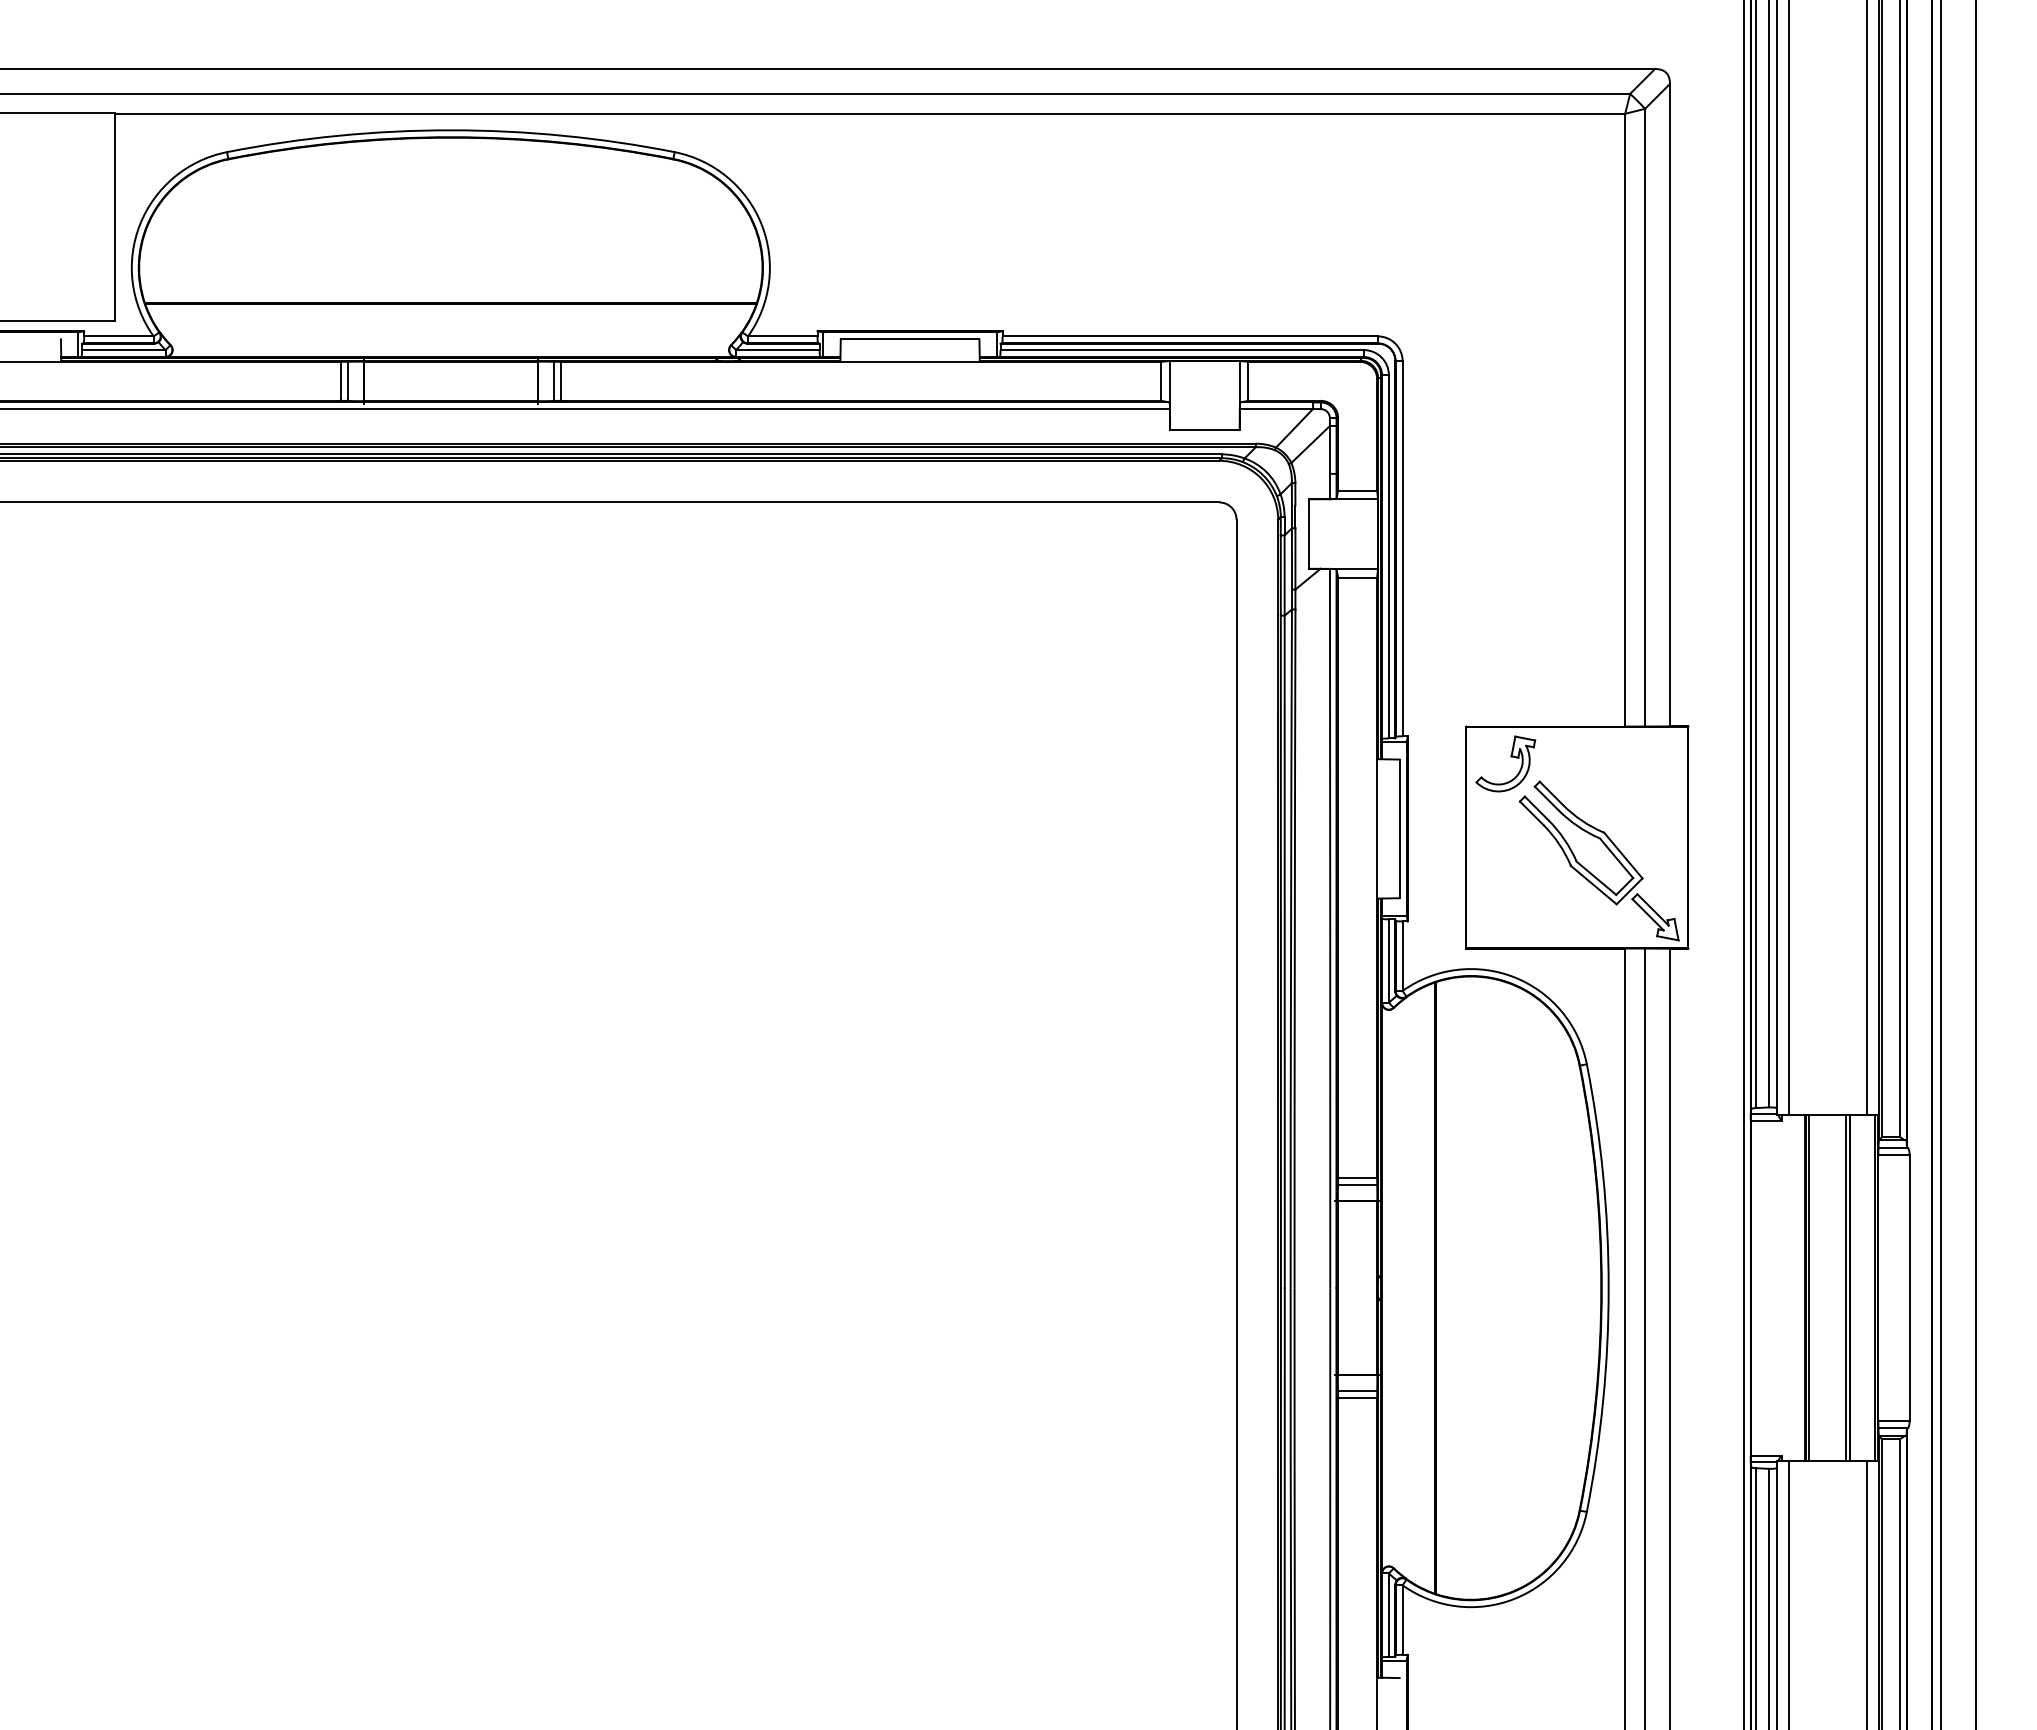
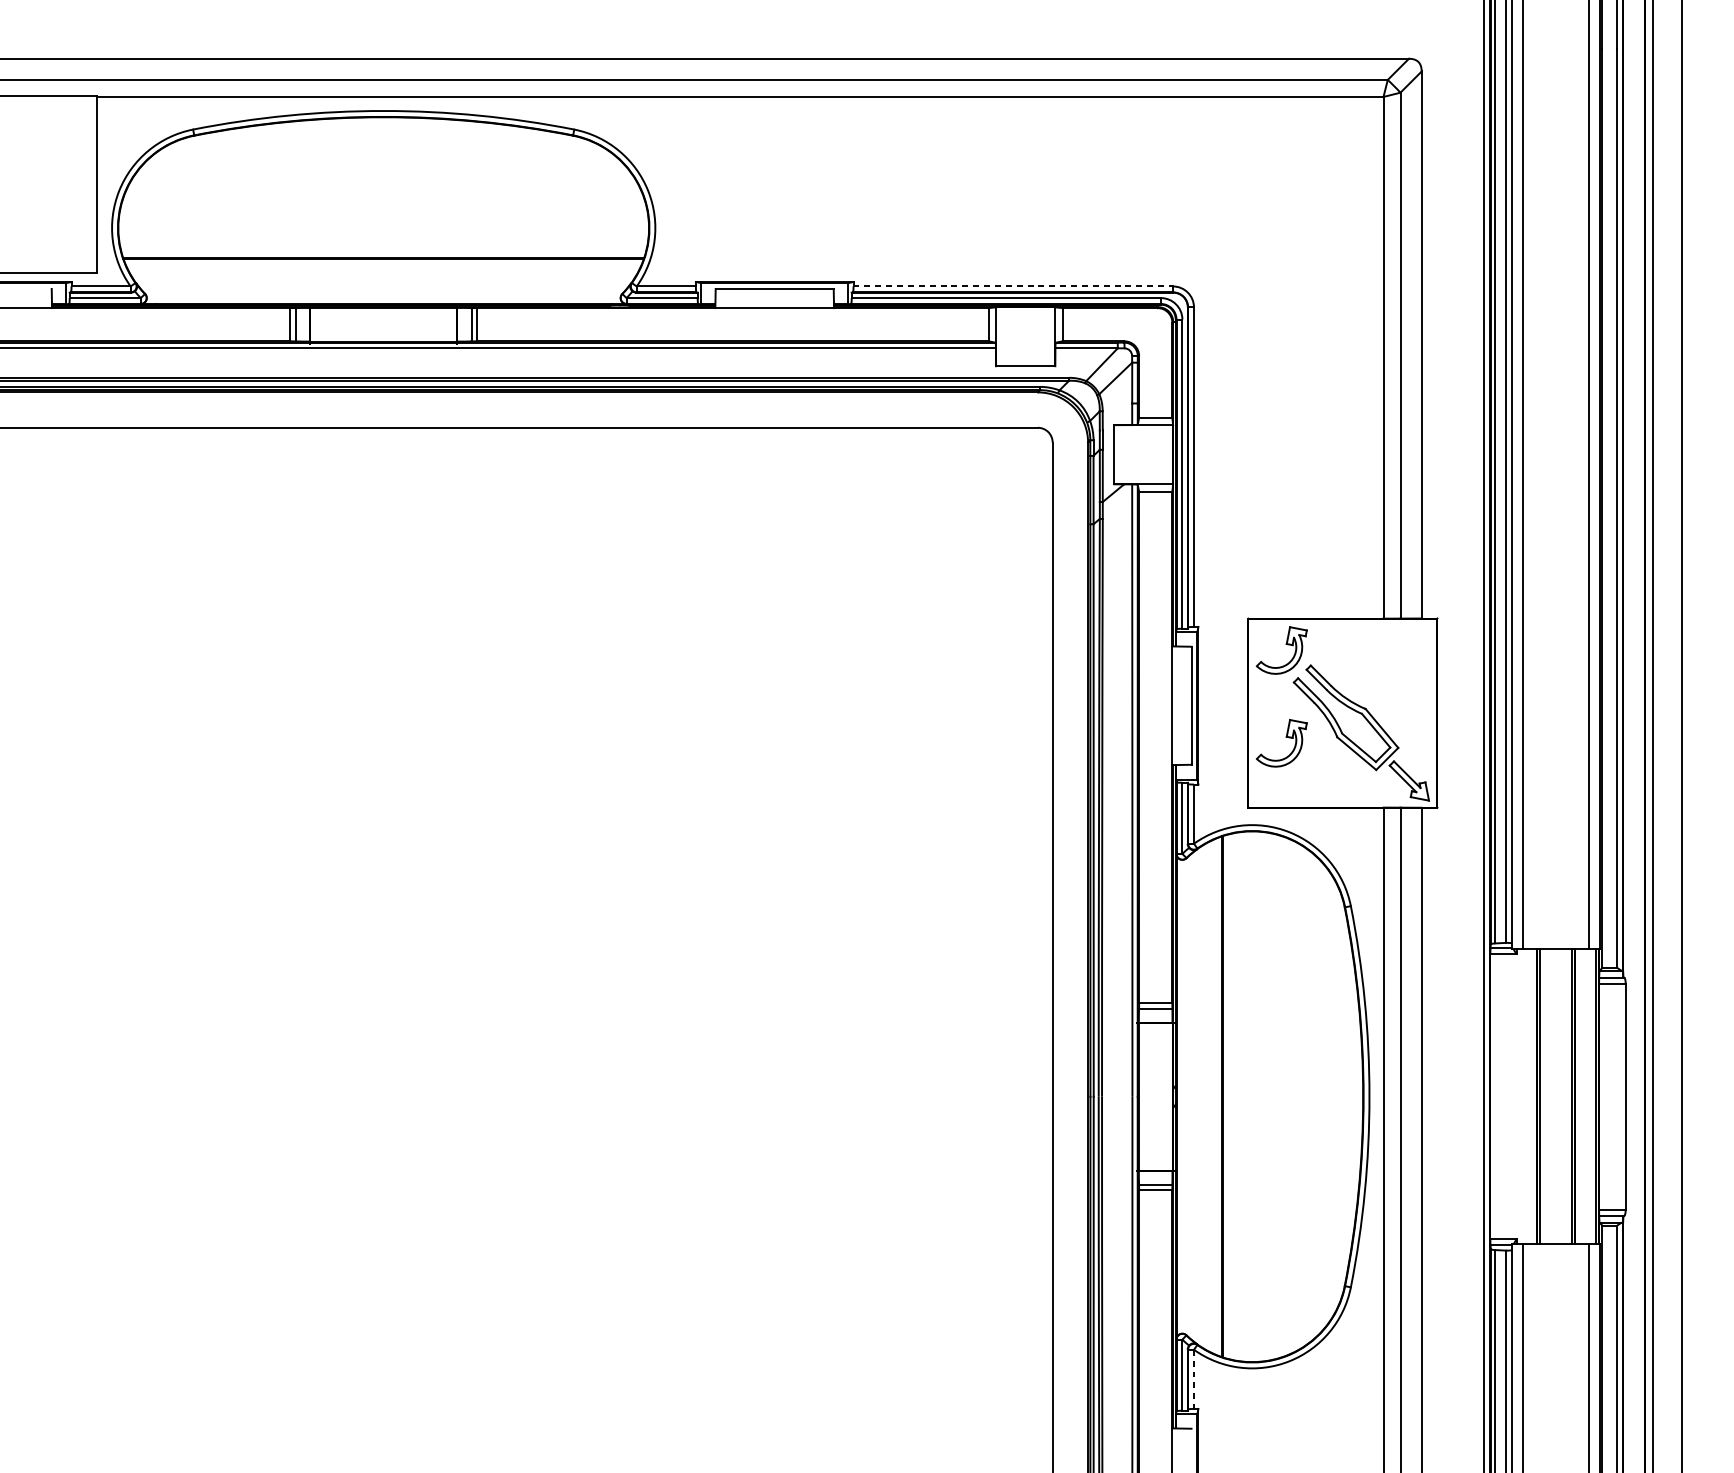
line: (1190, 336) -> (1013, 286), solid -> dashed
part: (1510, 866) -> (1285, 737), added
line: (1402, 1620) -> (1193, 1379), solid -> dashed

